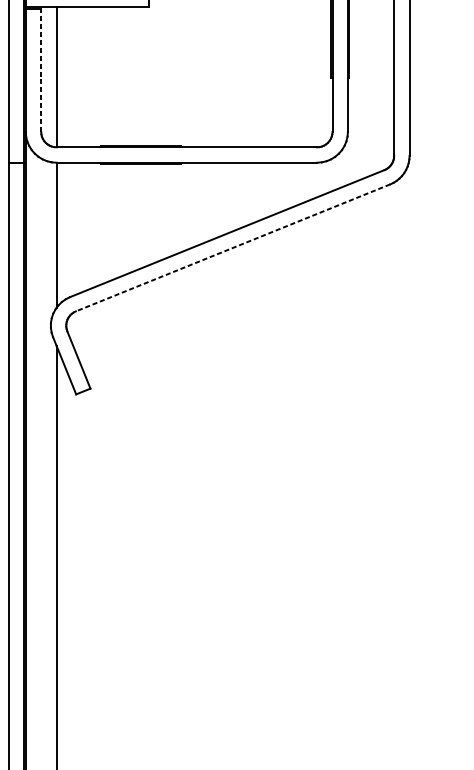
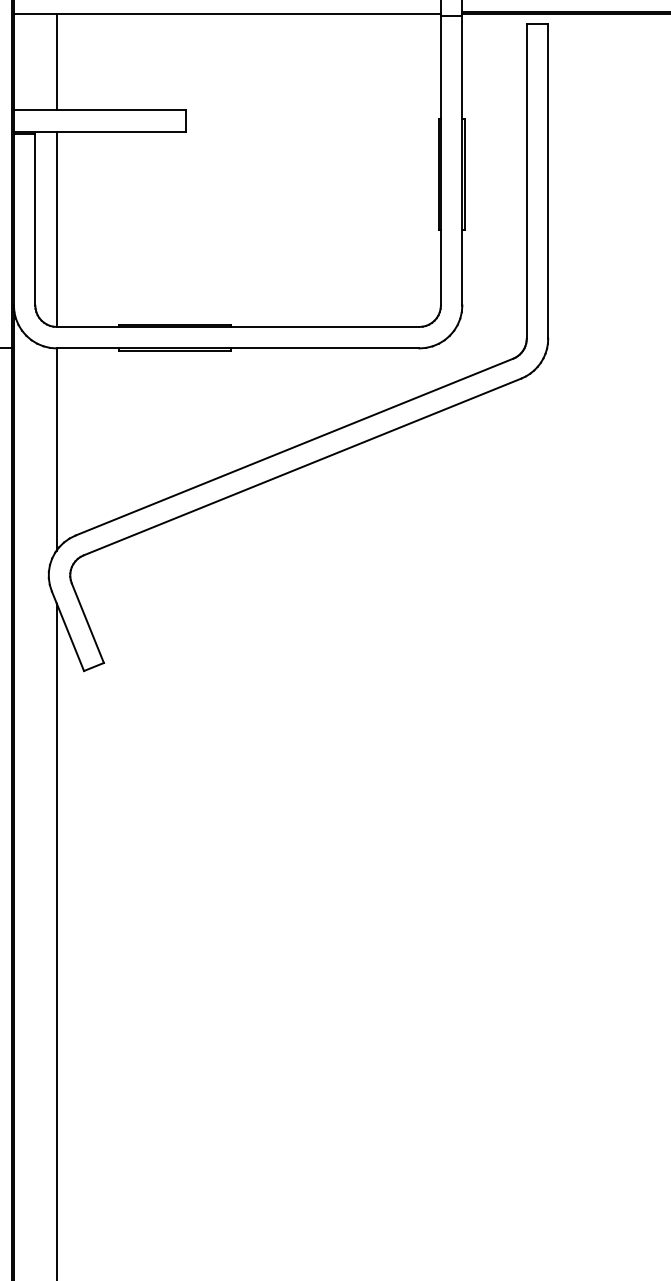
line: (41, 70) -> (35, 219), dashed -> solid
line: (233, 248) -> (302, 467), dashed -> solid

